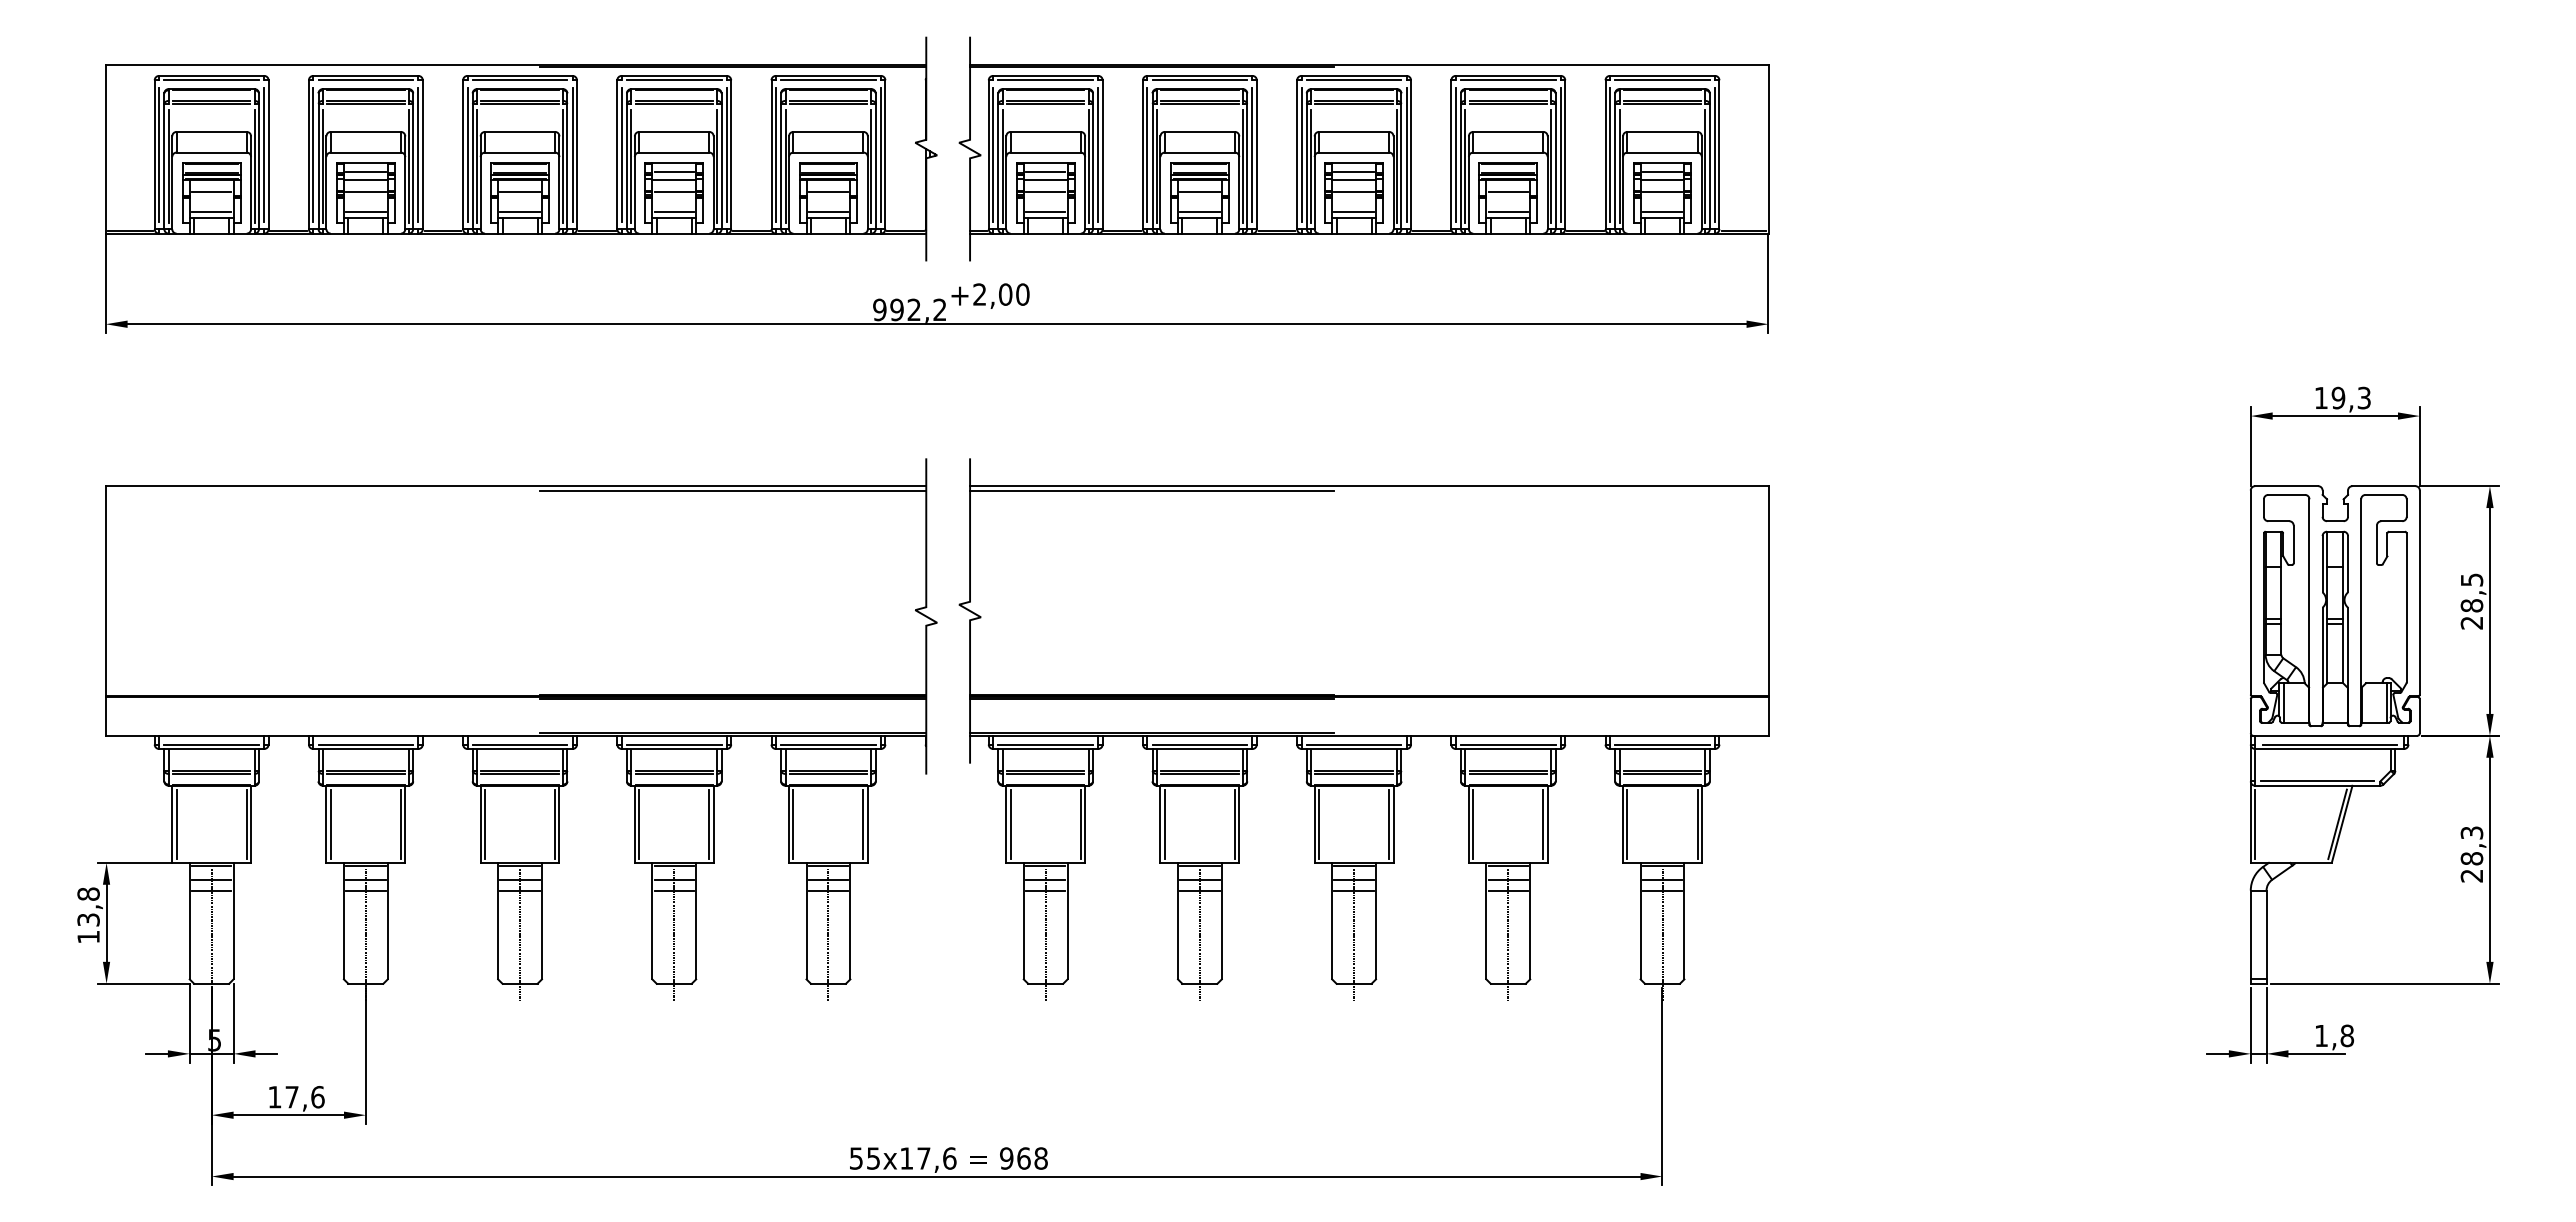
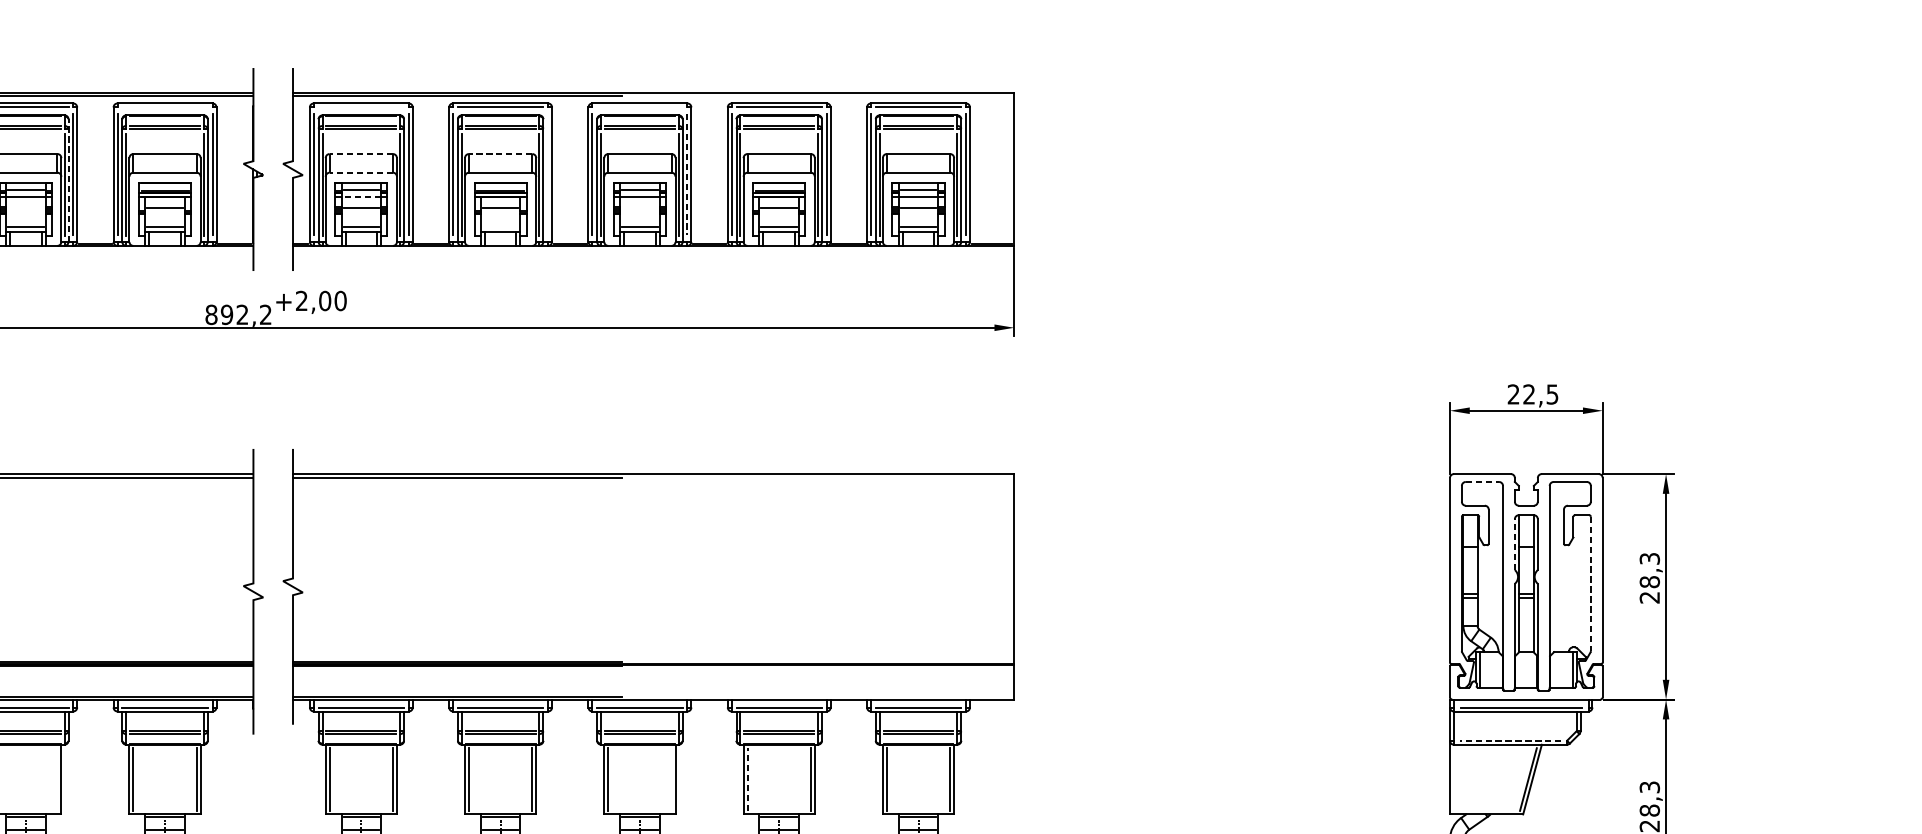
line: (828, 80) -> (165, 107), removed
line: (1045, 80) -> (361, 107), removed
line: (1353, 80) -> (639, 107), removed
line: (1045, 131) -> (361, 153), solid -> dashed
line: (1199, 131) -> (500, 153), solid -> dashed
line: (1045, 152) -> (361, 172), solid -> dashed
line: (1252, 154) -> (548, 174), removed
line: (1406, 155) -> (687, 175), solid -> dashed
line: (721, 161) -> (68, 180), solid -> dashed
line: (1045, 179) -> (361, 197), solid -> dashed
line: (673, 192) -> (25, 208), removed
line: (1353, 192) -> (639, 208), removed
line: (1199, 212) -> (500, 226), removed
text: (879, 309) -> (211, 314), 992,2 -> 892,2
text: (2342, 397) -> (1532, 393), 19,3 -> 22,5
line: (2287, 494) -> (1483, 481), solid -> dashed
line: (2322, 563) -> (1514, 543), solid -> dashed
text: (2471, 579) -> (1649, 558), 28,5 -> 28,3
line: (2406, 607) -> (1590, 583), solid -> dashed
line: (2317, 781) -> (1510, 740), solid -> dashed
line: (709, 824) -> (57, 779), removed
line: (1389, 824) -> (671, 779), removed
line: (1473, 824) -> (747, 779), solid -> dashed
line: (2255, 824) -> (1454, 779), removed

